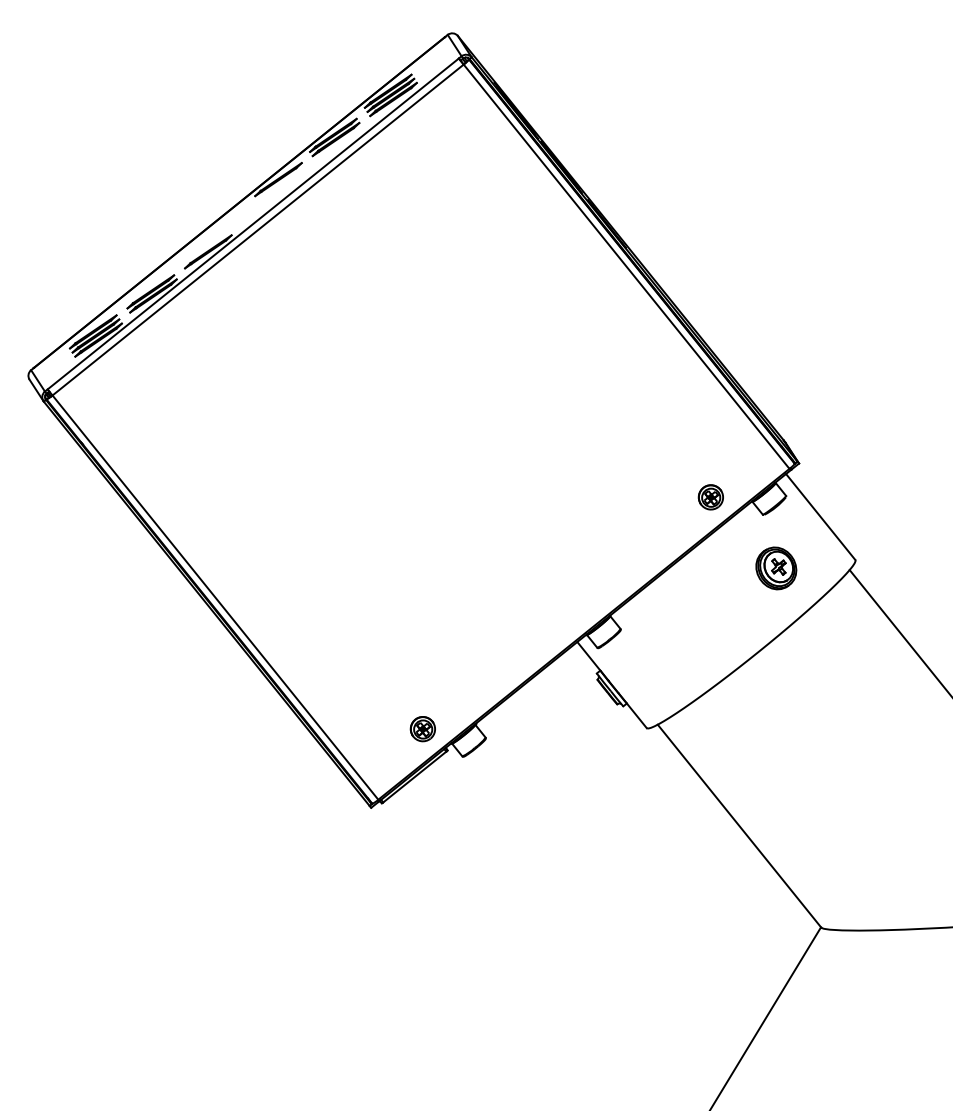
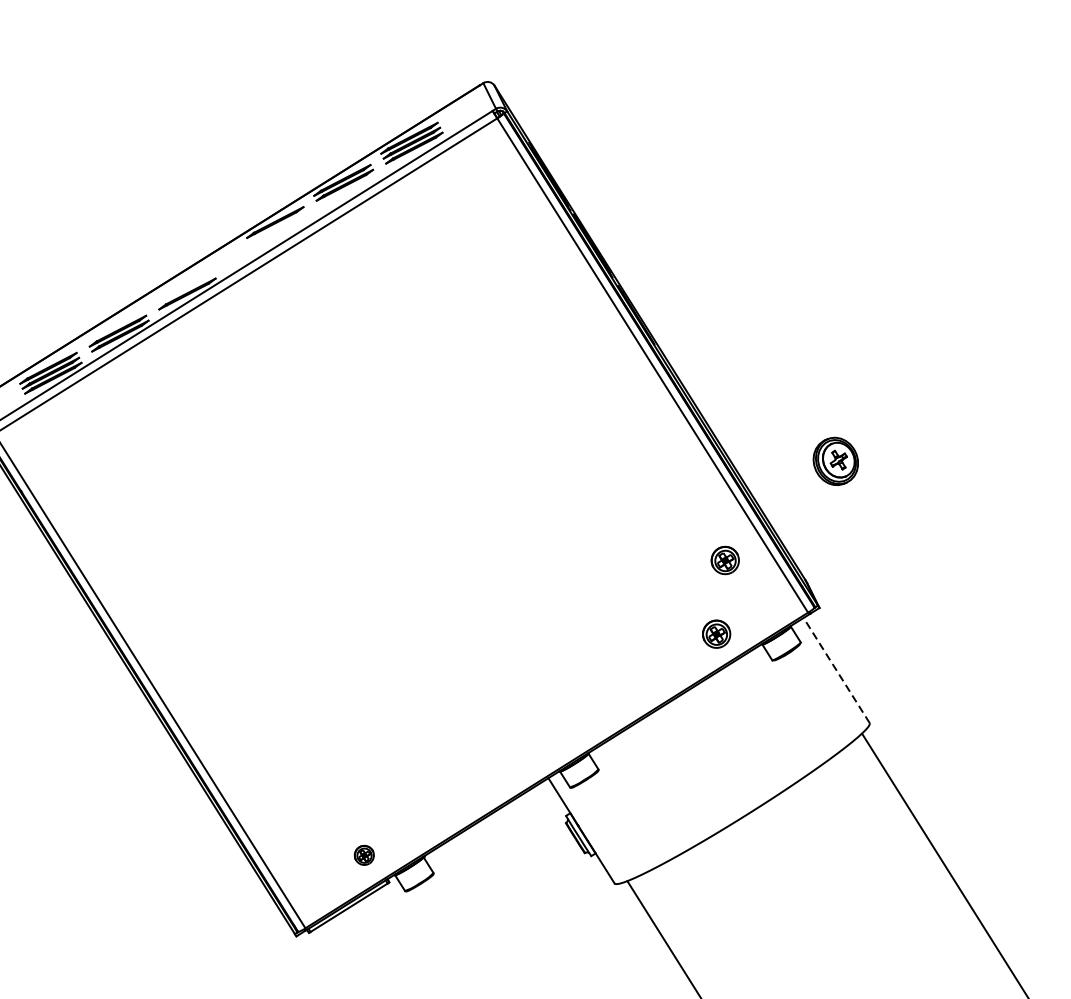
part: (710, 431) -> (724, 560), added
line: (820, 516) -> (836, 669), solid -> dashed
part: (776, 568) -> (836, 461), moved
part: (422, 729) -> (364, 855), size x0.7

